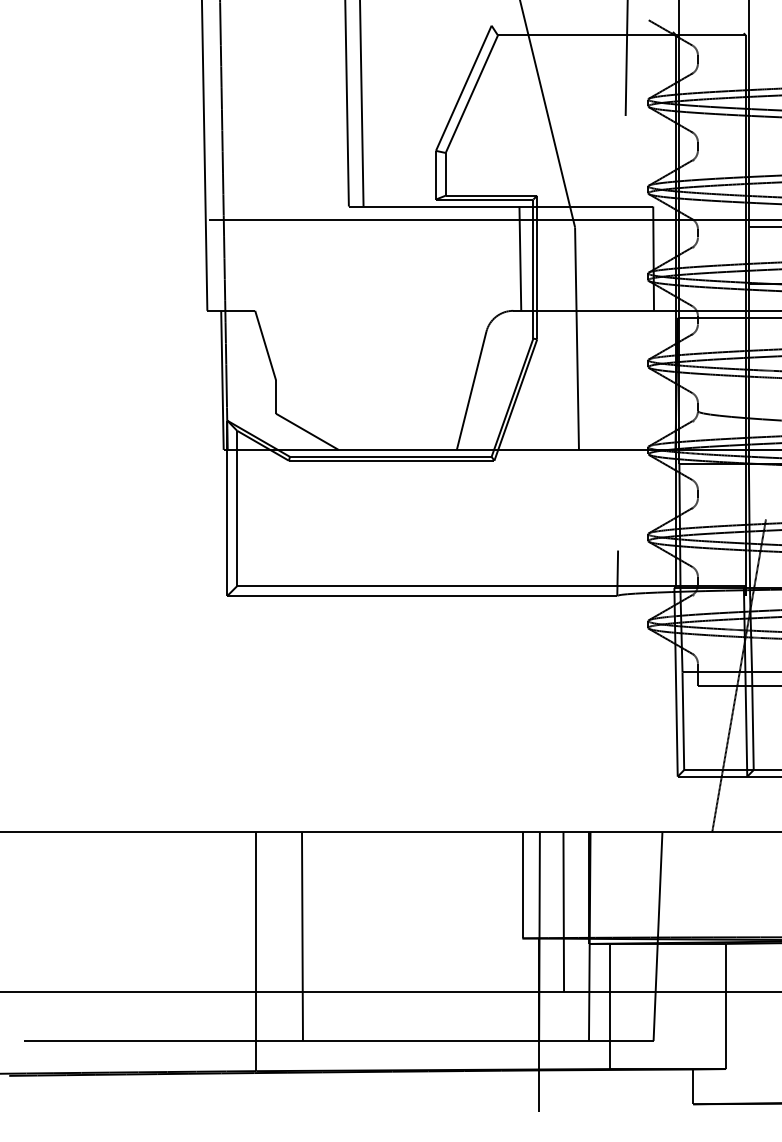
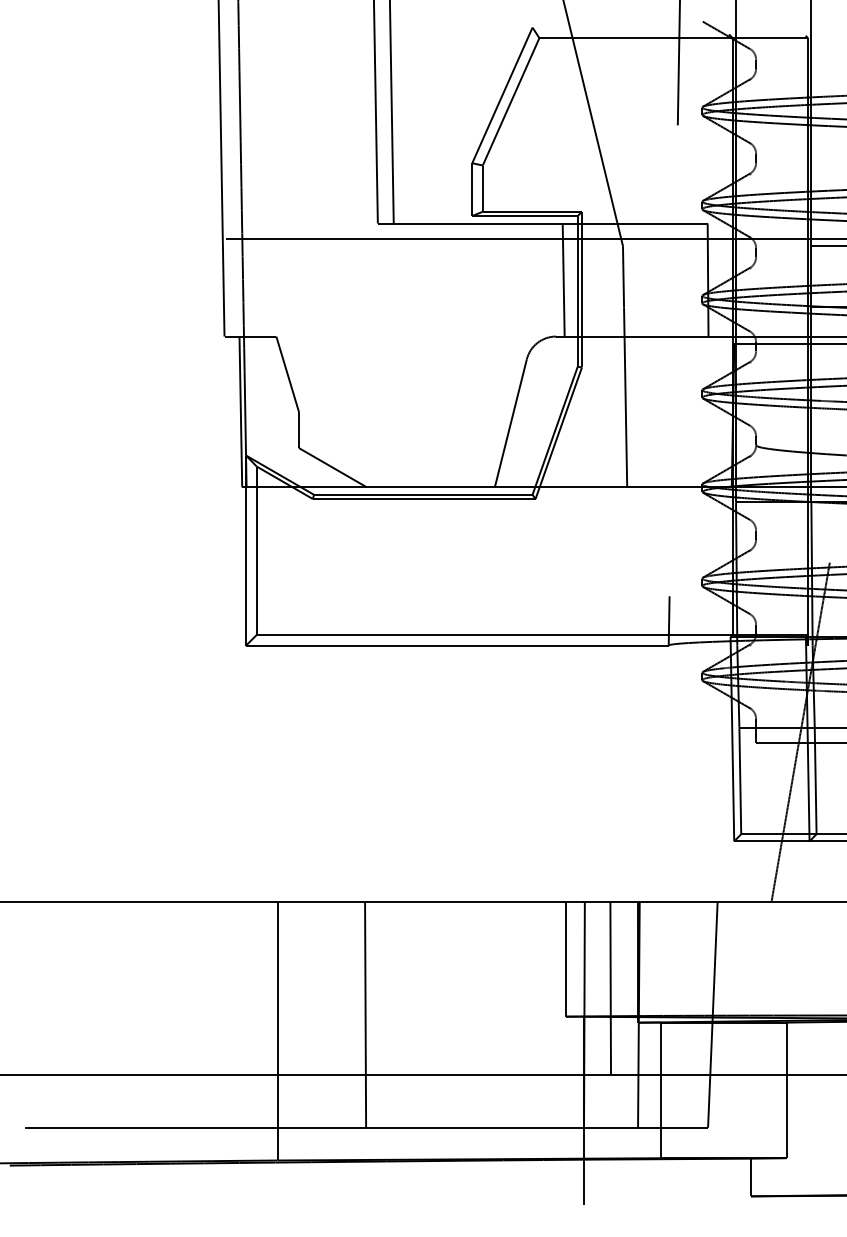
line: (302, 936) -> (365, 1014), moved

